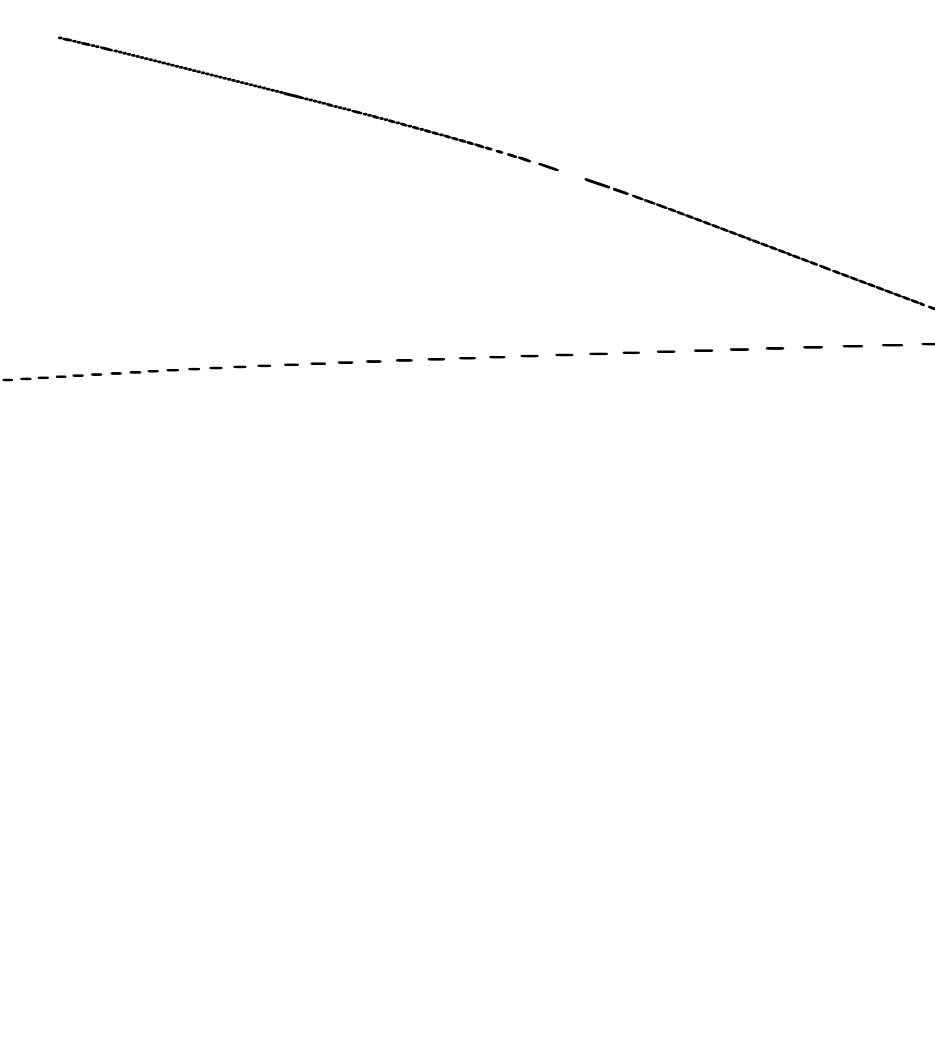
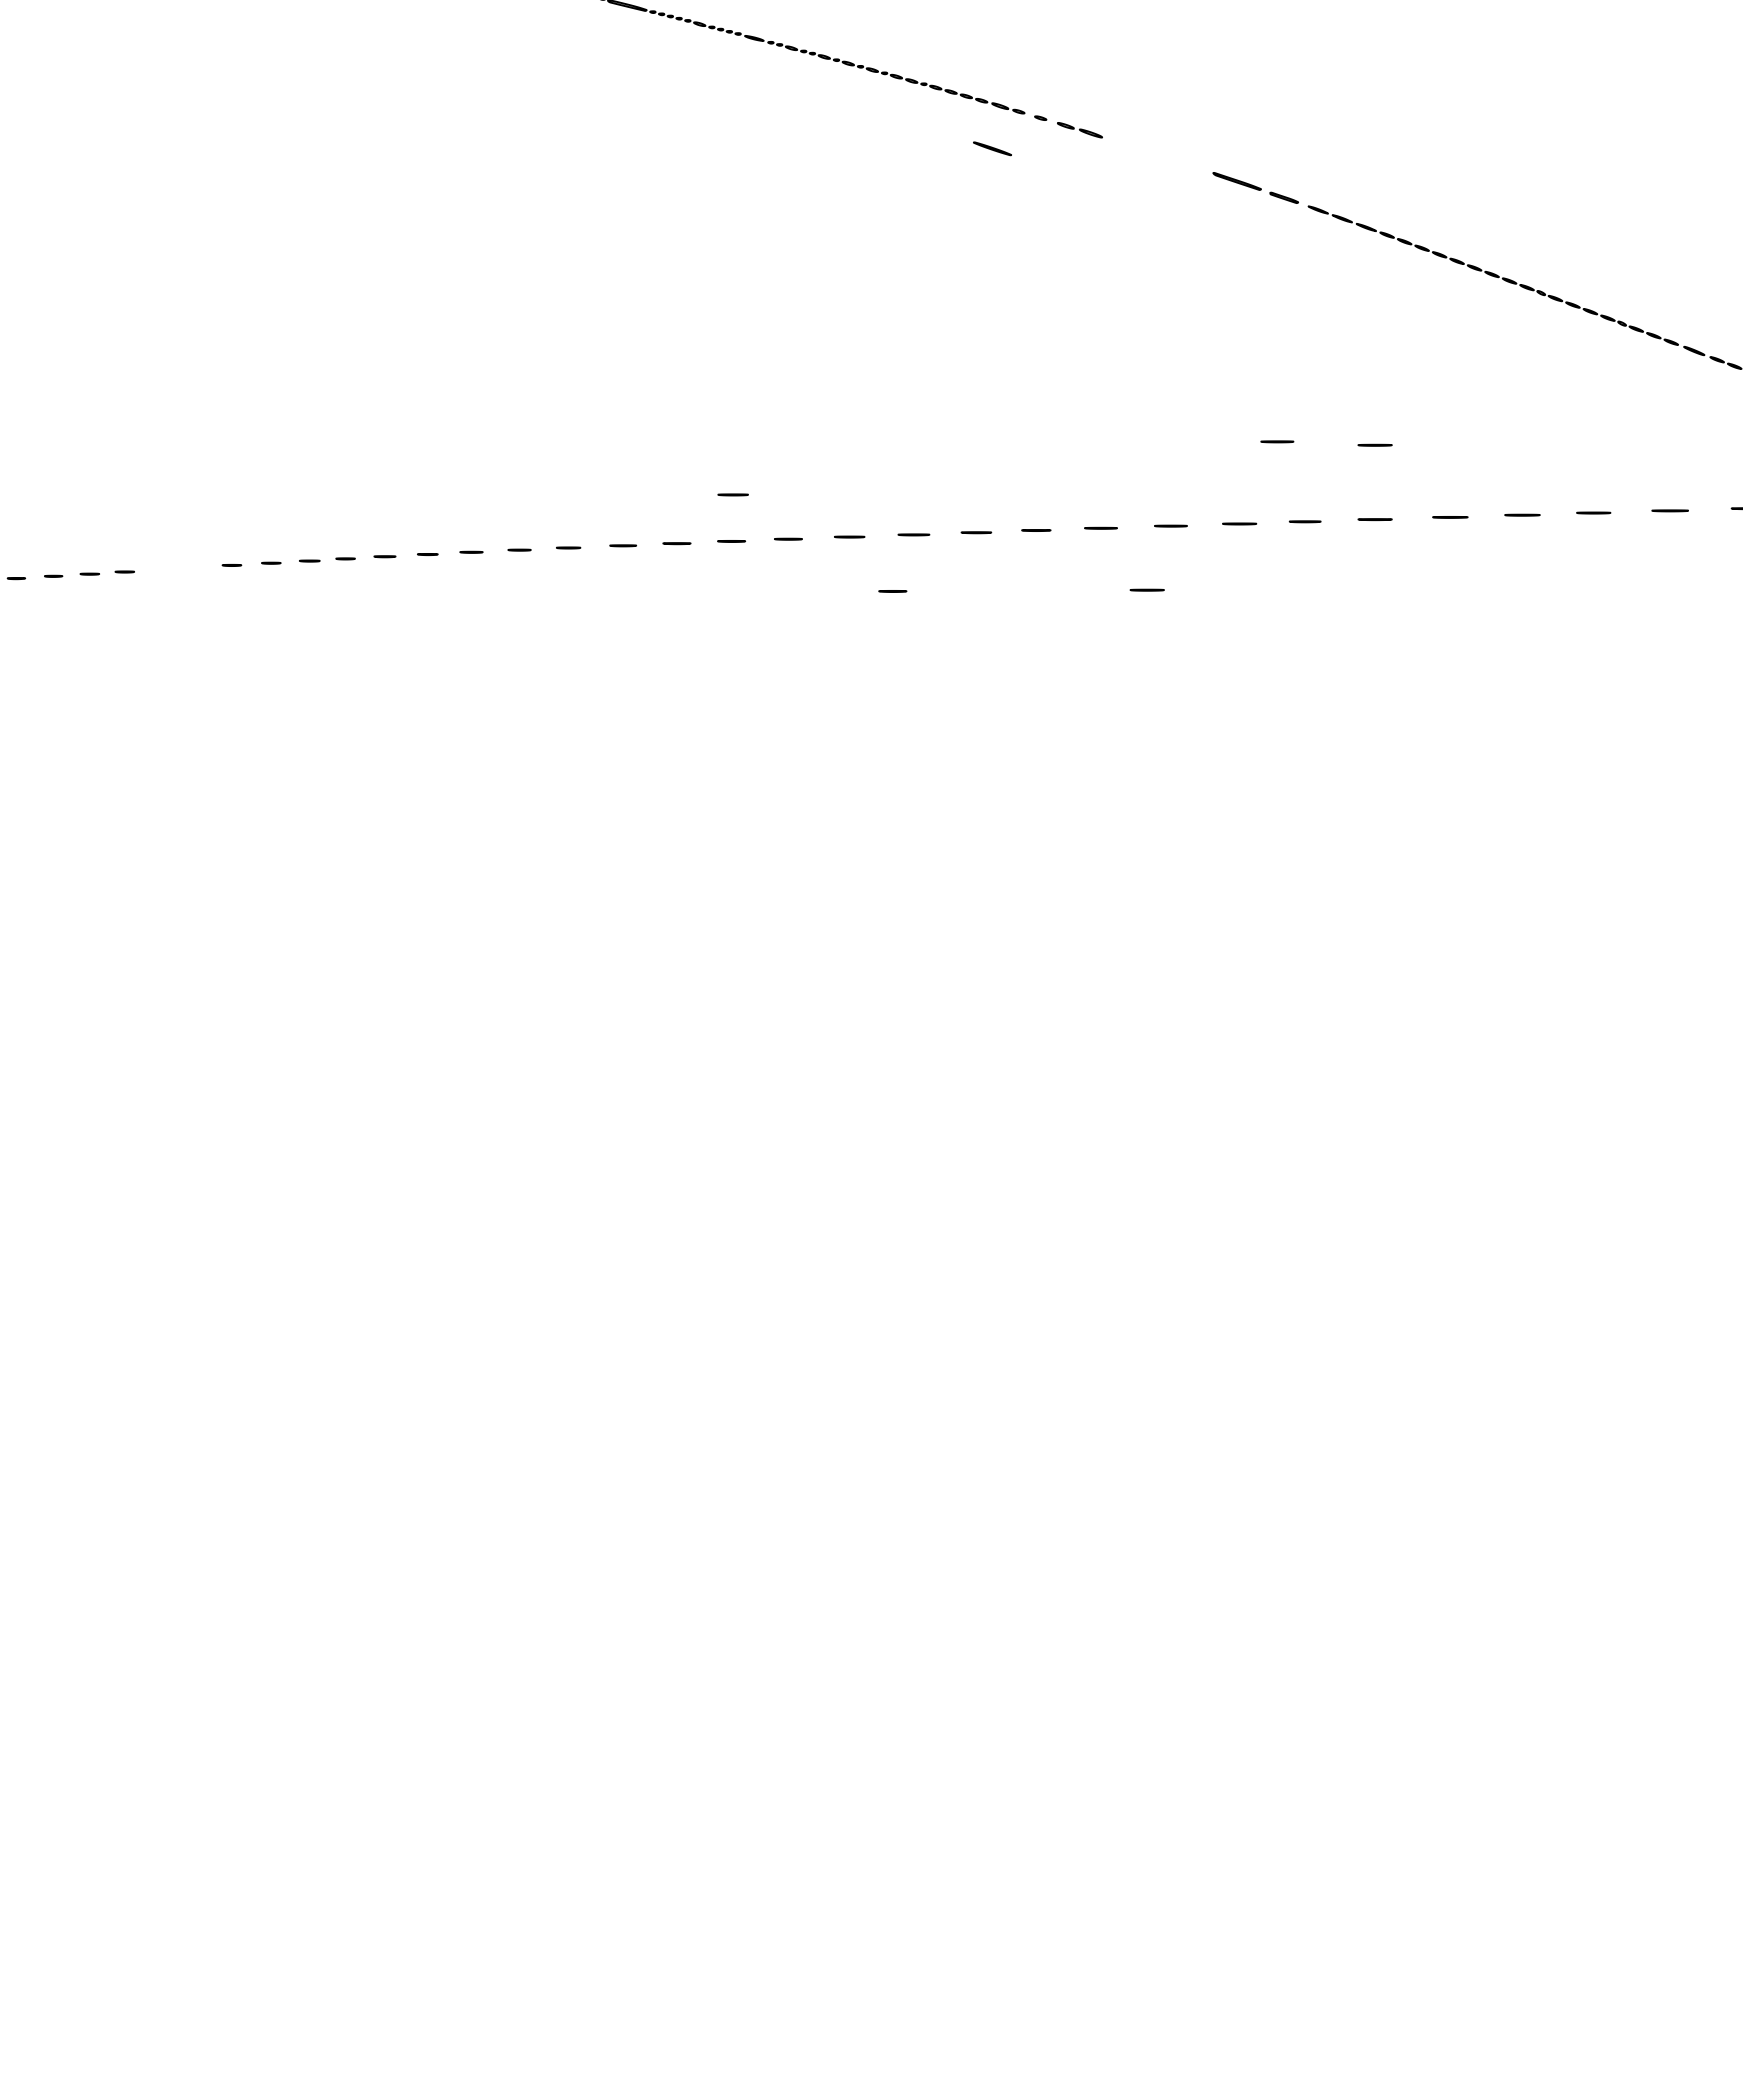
line: (548, 167) -> (992, 149), moved
line: (617, 312) -> (1277, 440), added
line: (666, 314) -> (1375, 444), added
line: (346, 339) -> (733, 495), added
line: (72, 375) -> (183, 567), removed
line: (552, 386) -> (1147, 589), added
line: (425, 387) -> (892, 591), added

